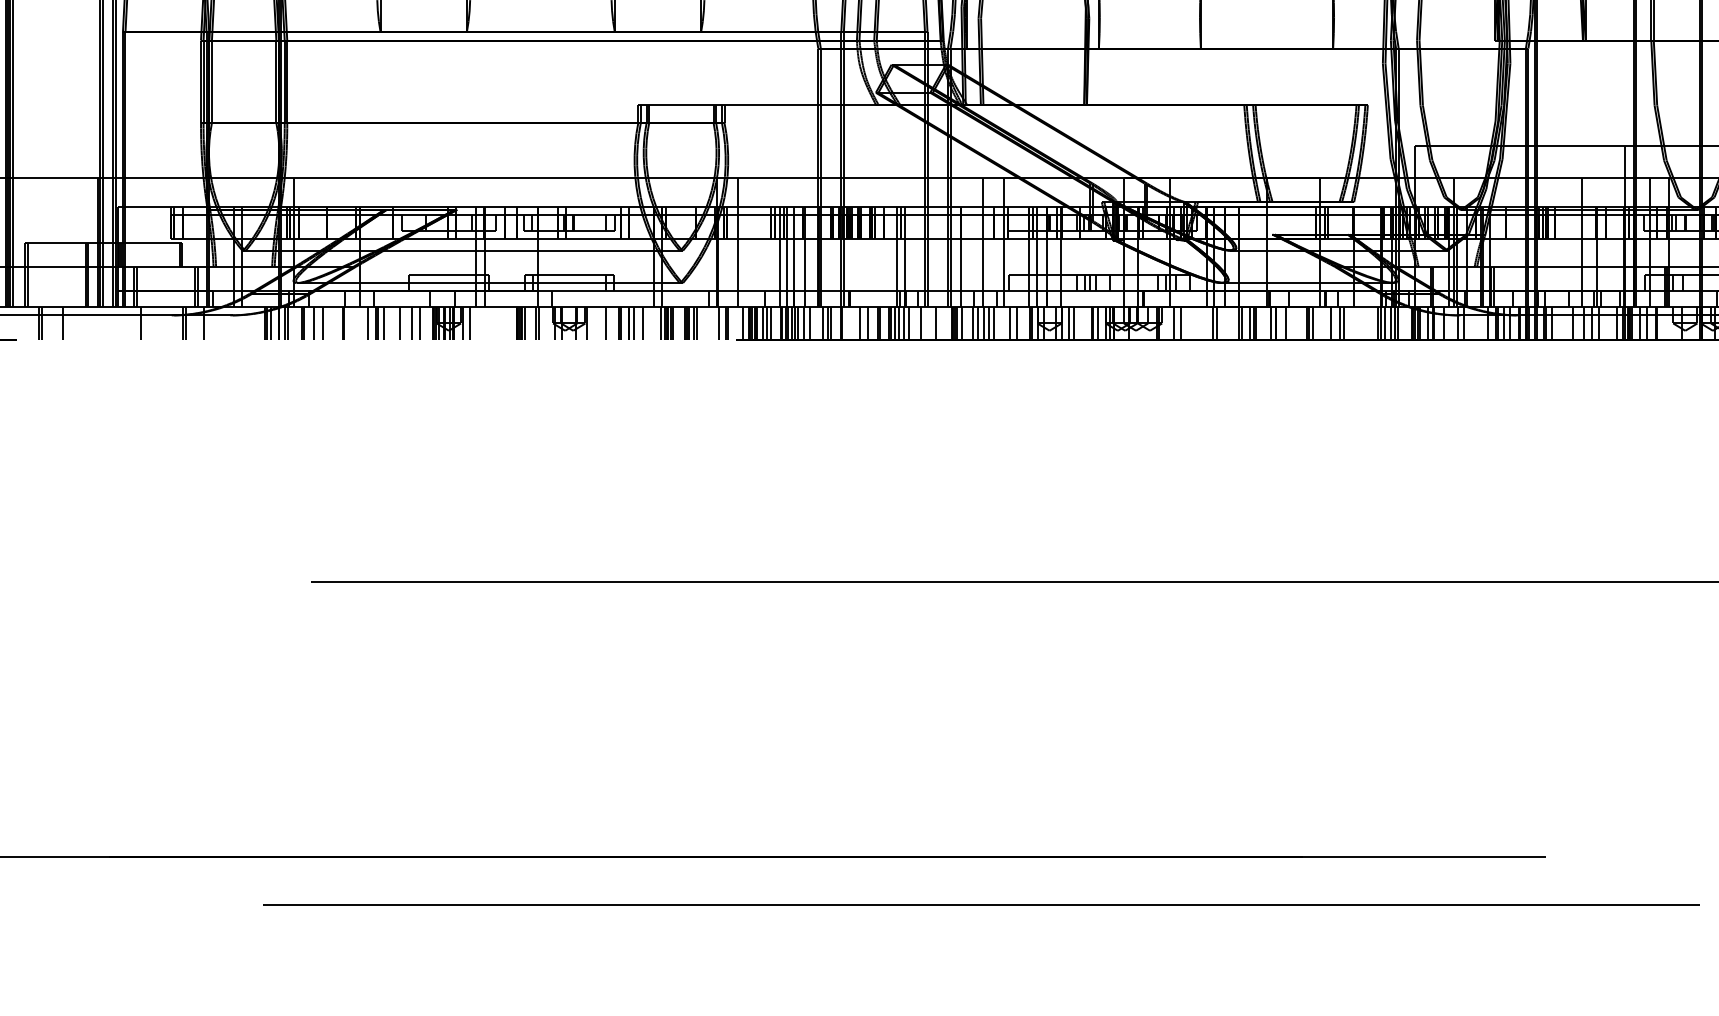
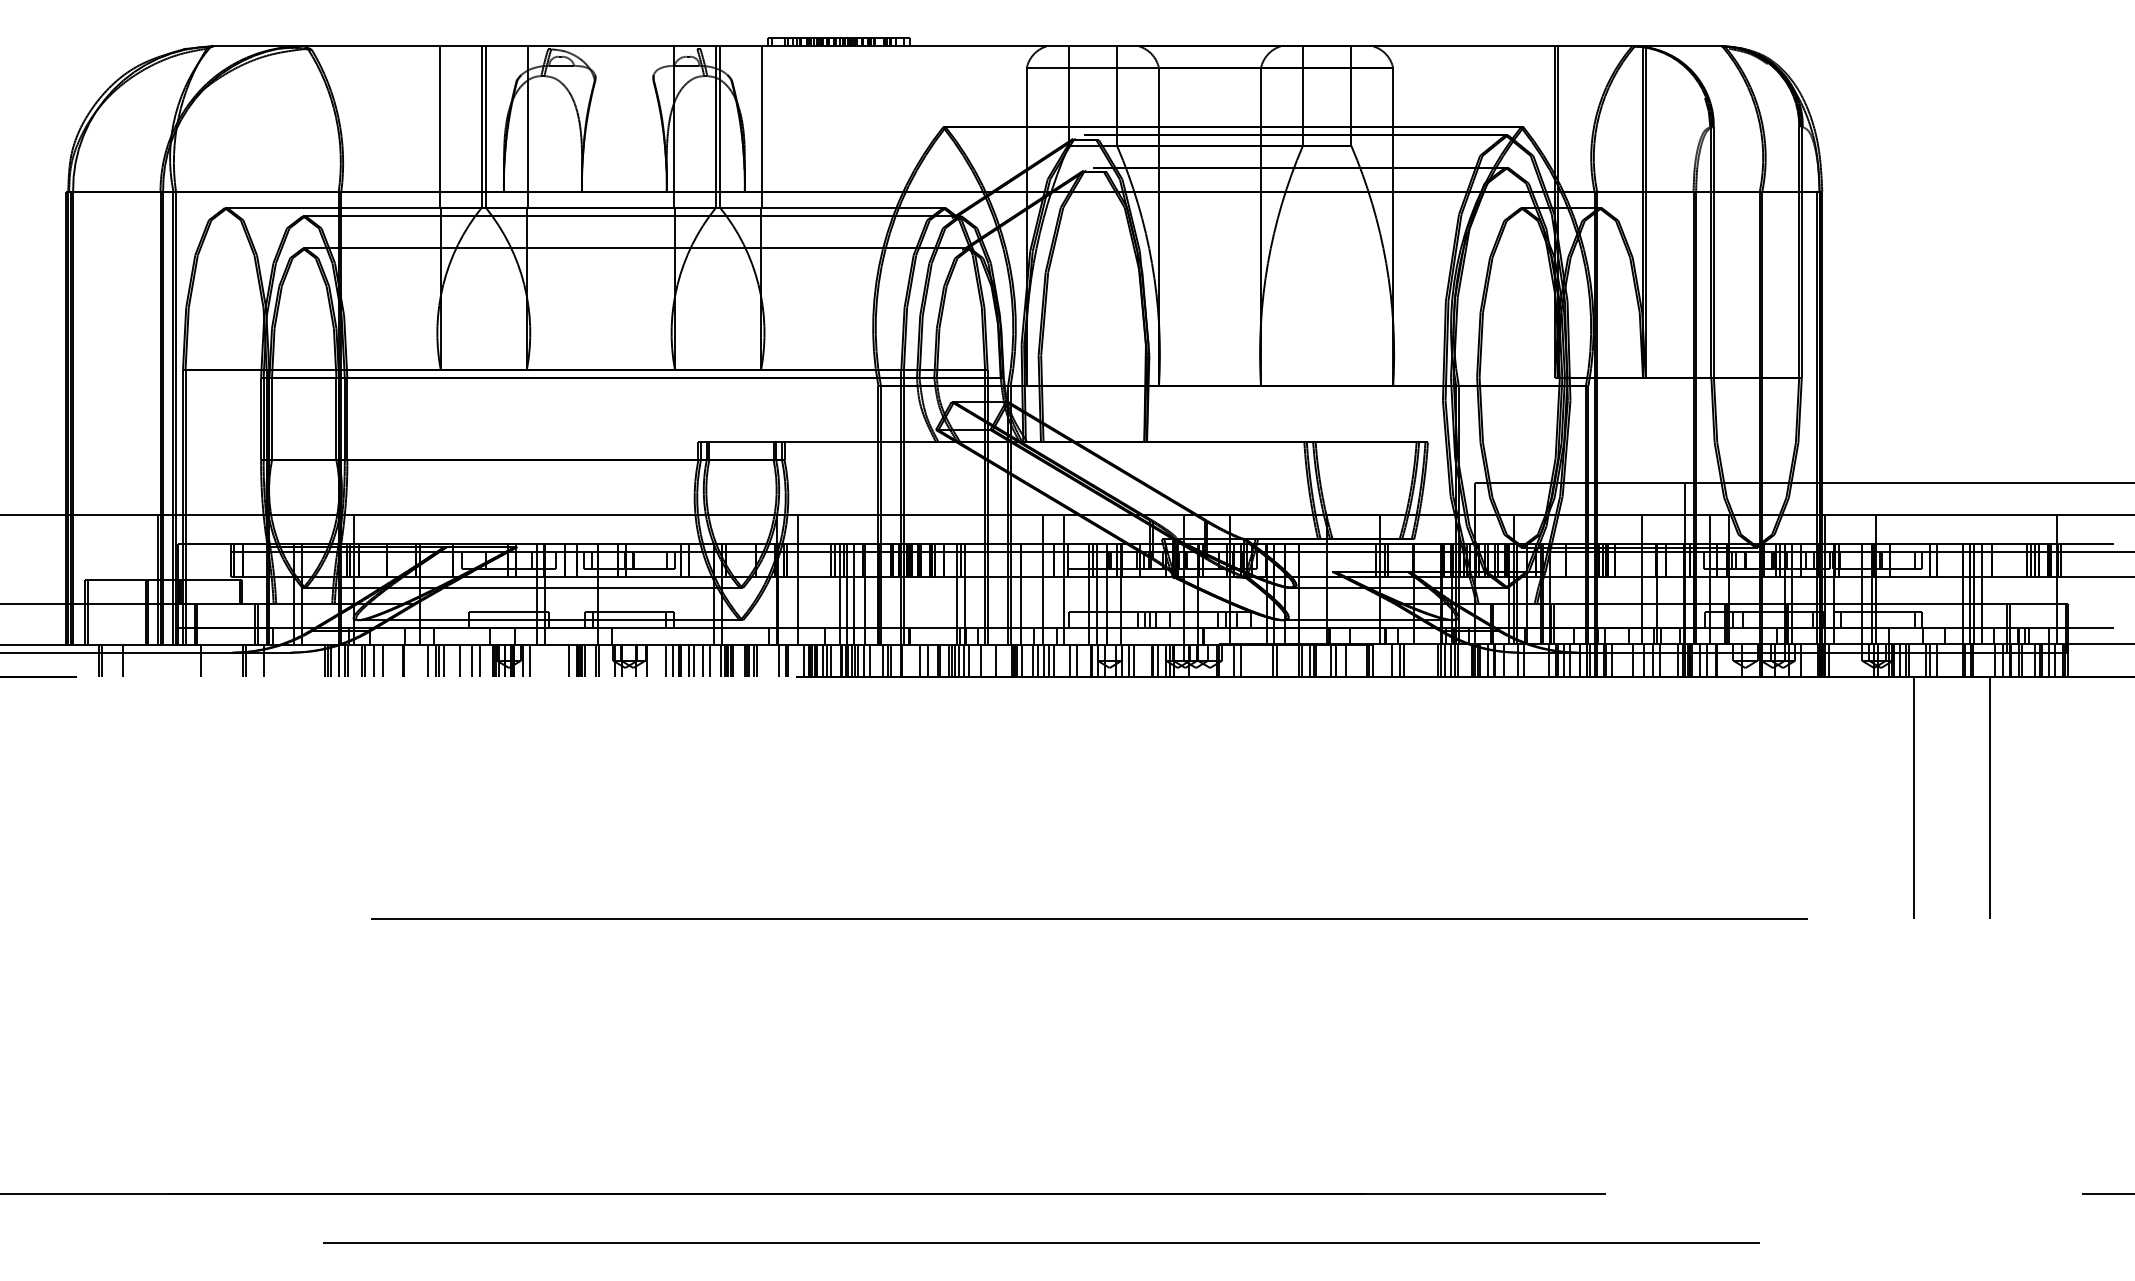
line: (509, 323) -> (569, 660), added
line: (612, 323) -> (672, 660), added
line: (650, 323) -> (710, 660), added

